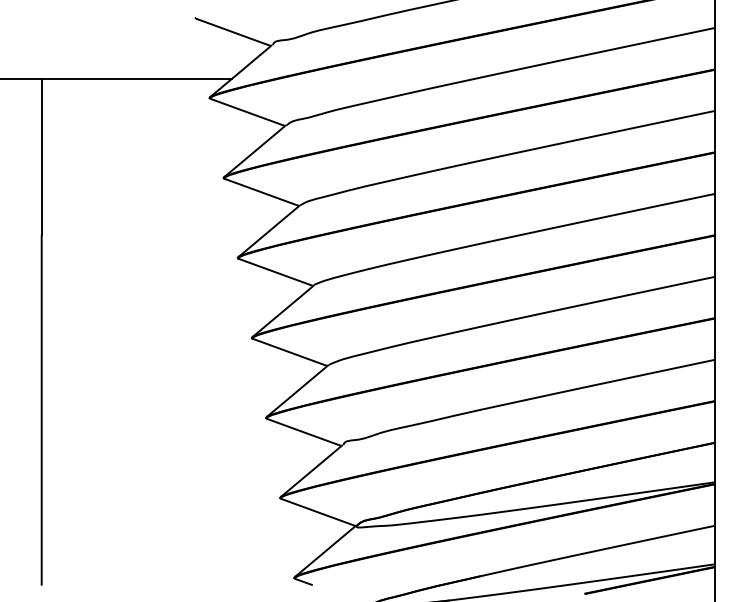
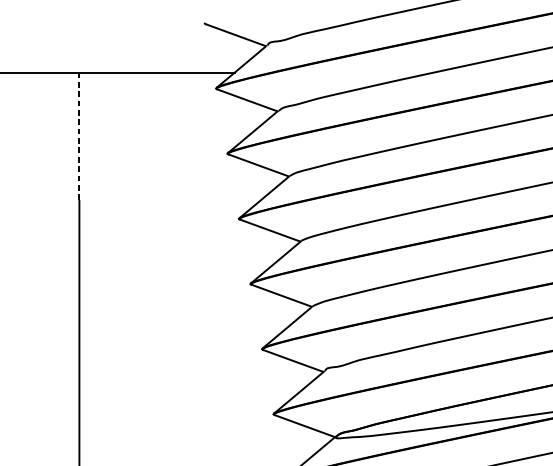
line: (41, 156) -> (79, 136), solid -> dashed

